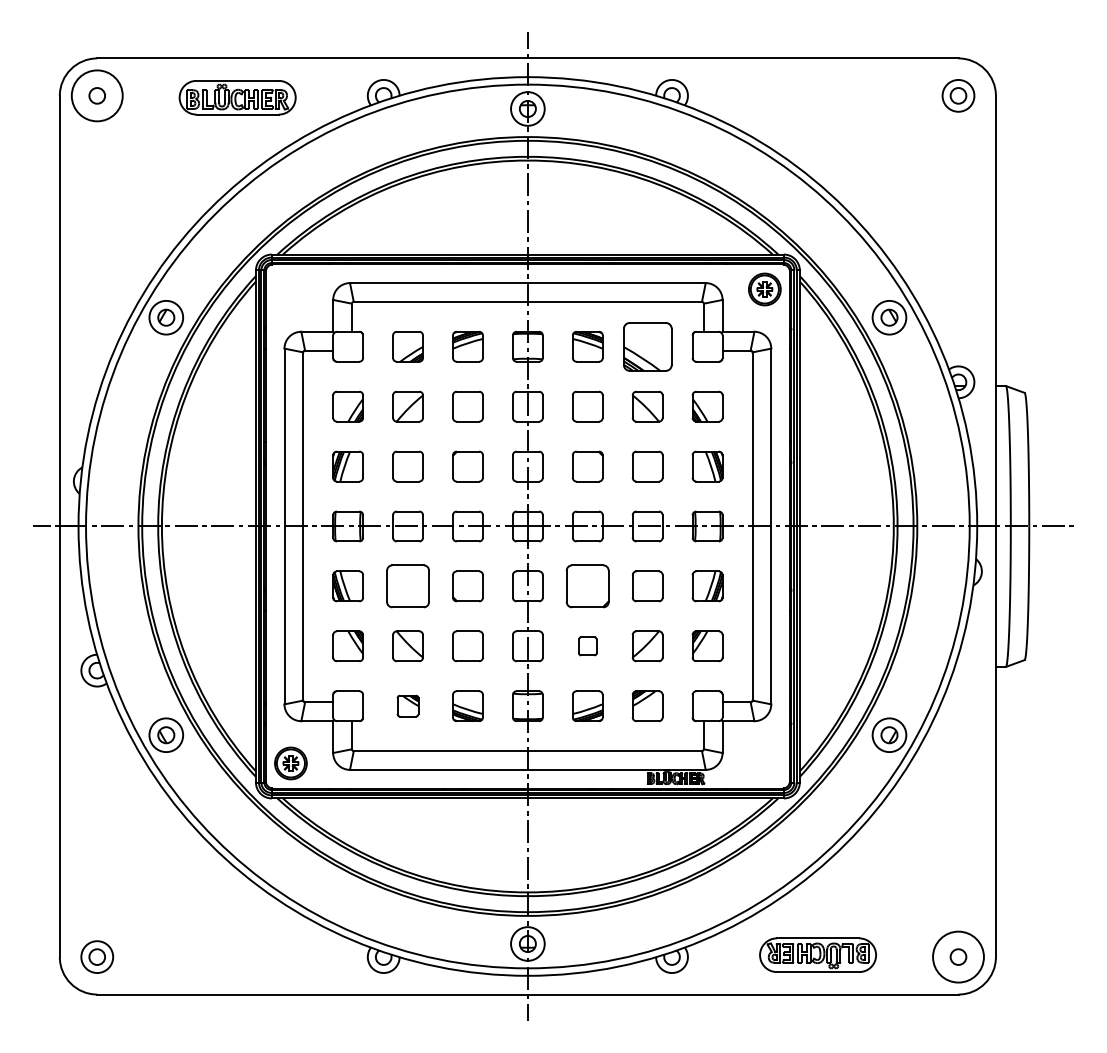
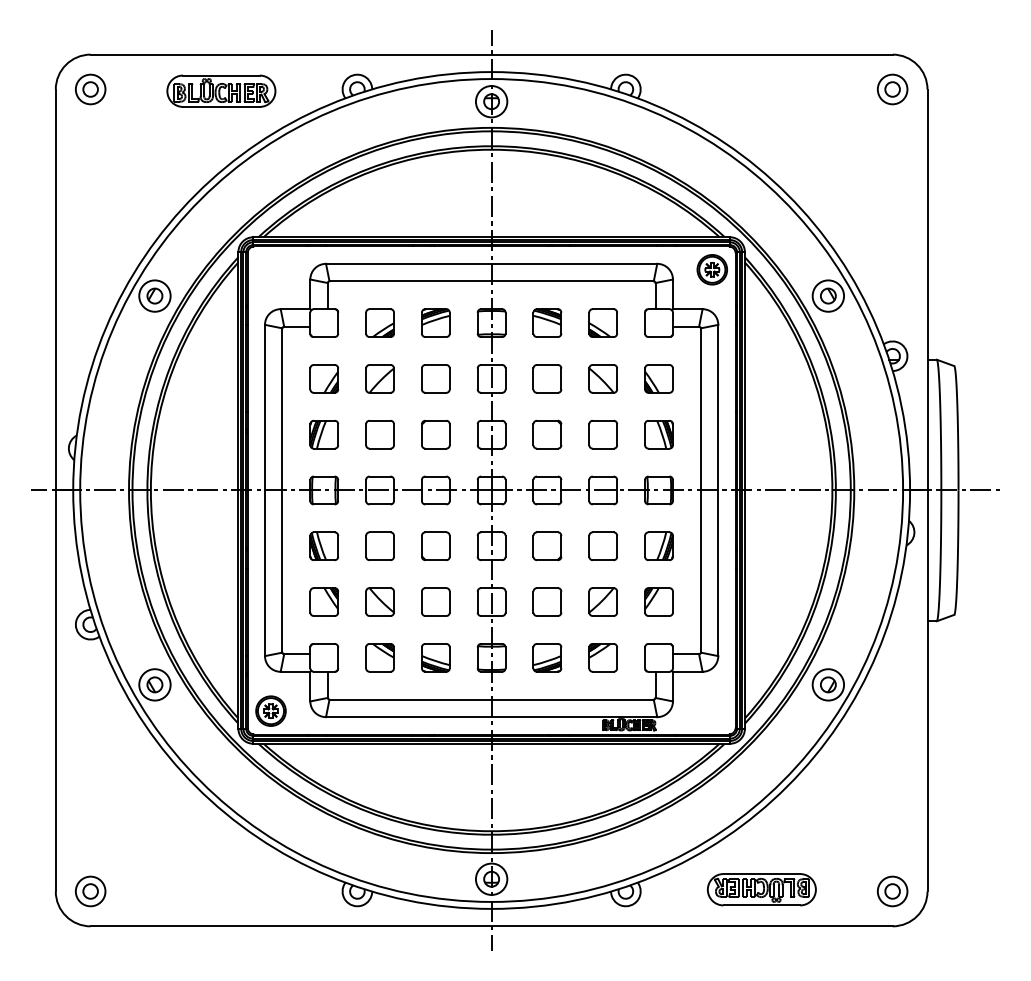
circle: (97, 95) -> (90, 89), size x0.62
part: (647, 346) -> (603, 322), size x0.62
part: (407, 586) -> (379, 546), size x0.71
part: (587, 586) -> (547, 546), size x0.71
part: (587, 646) -> (547, 602), size x1.67
part: (407, 705) -> (379, 657), size x1.43
circle: (958, 957) -> (892, 891), size x0.62

